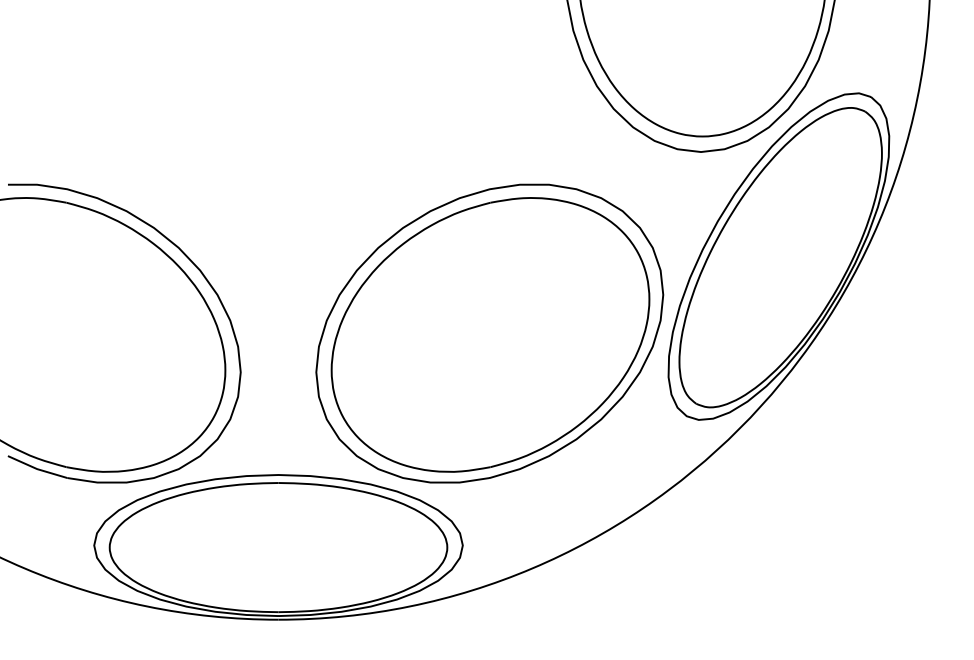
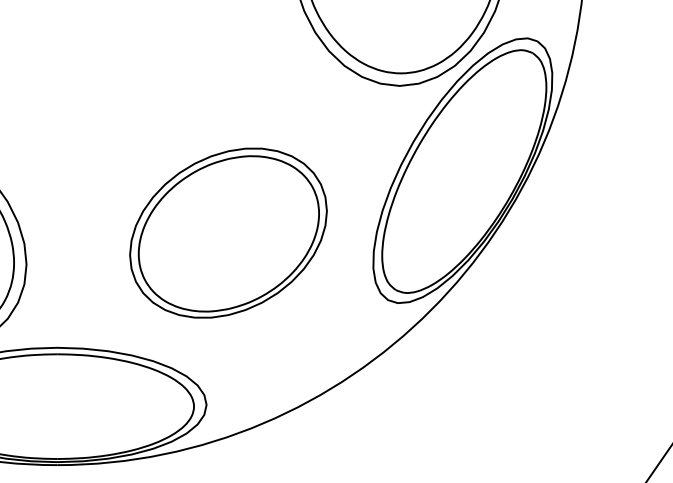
part: (489, 333) -> (228, 233), size x0.7

